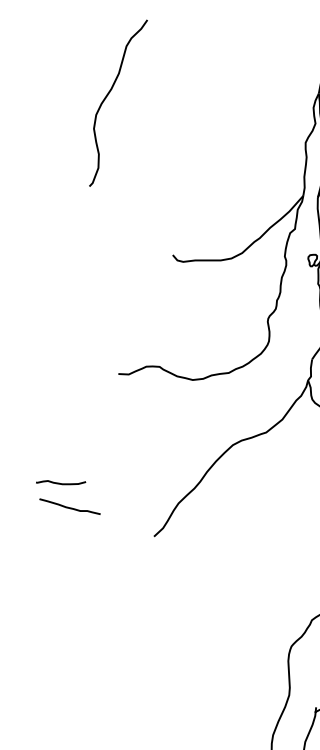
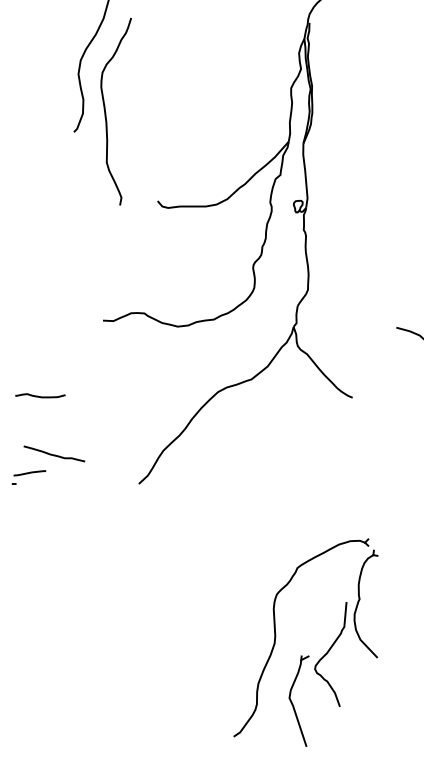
curve: (121, 166) -> (106, 112), added
curve: (61, 483) -> (40, 396), moved
part: (44, 530) -> (28, 477), added

